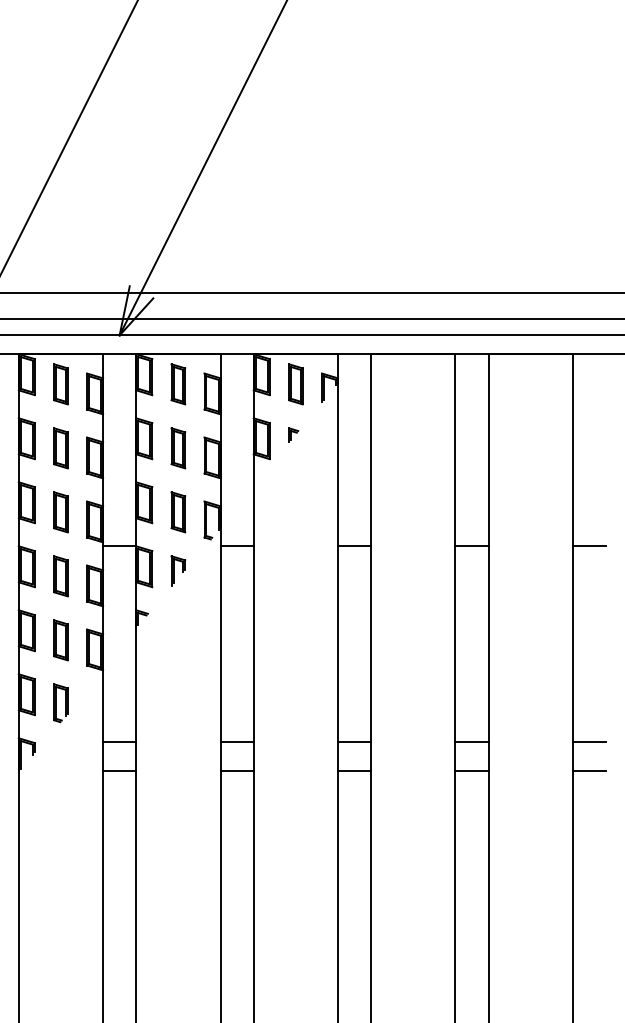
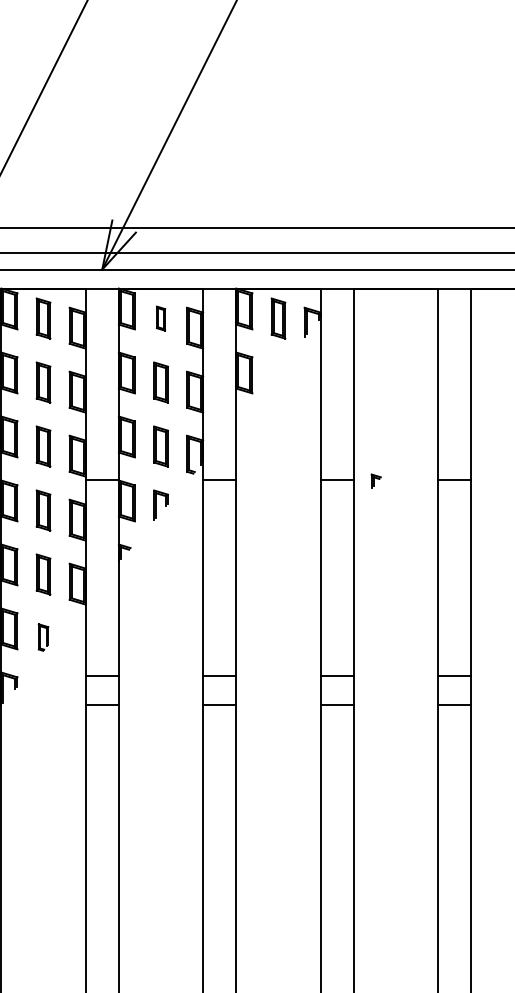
part: (178, 384) -> (161, 318), size x0.6
part: (293, 434) -> (376, 480), moved
part: (60, 703) -> (43, 637), size x0.7

